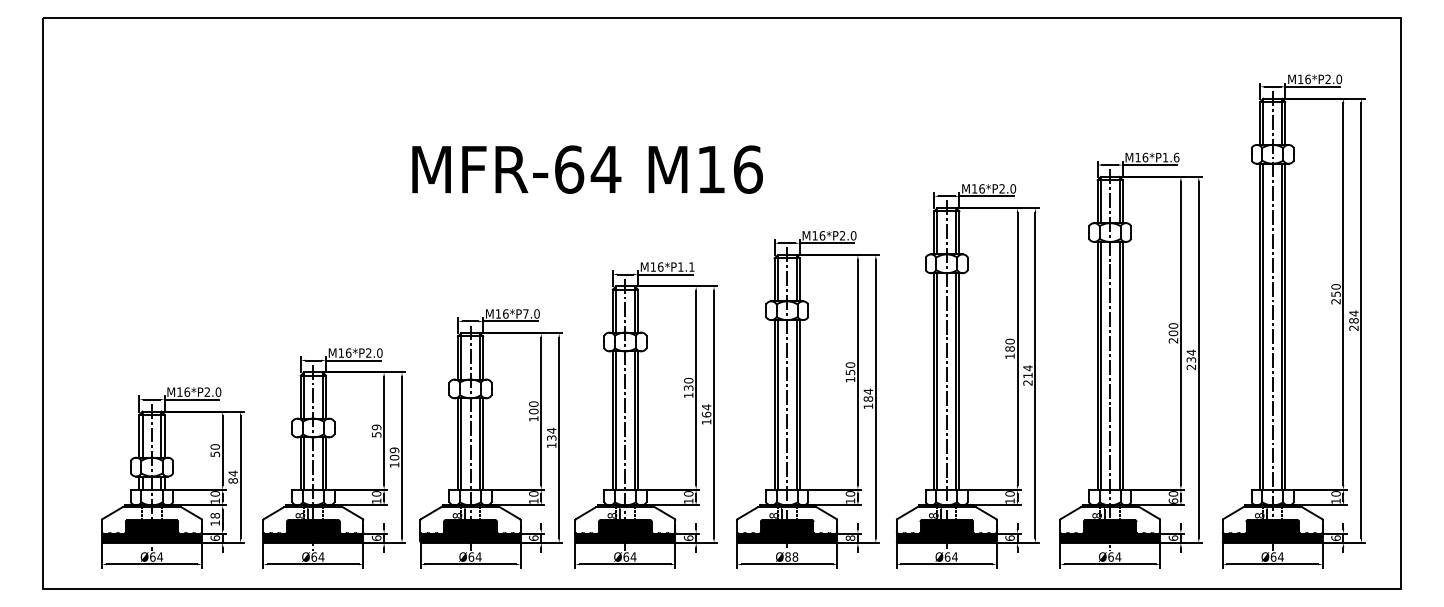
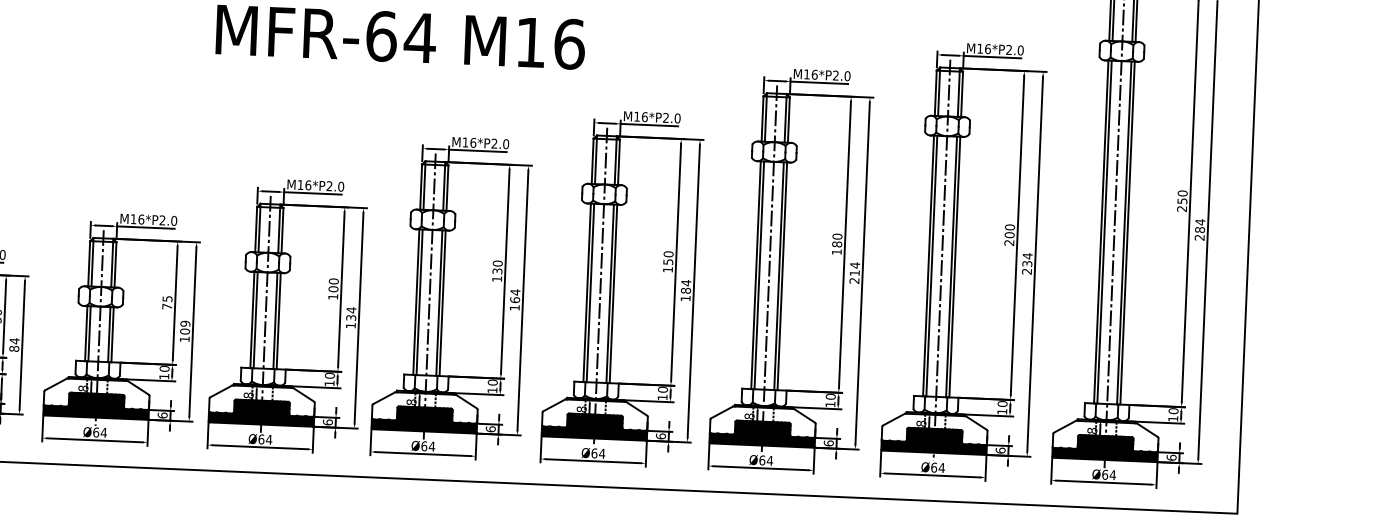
text: (1170, 157) -> (1014, 50), M16*P1.6 -> M16*P2.0
text: (686, 266) -> (500, 143), M16*P1.1 -> M16*P2.0
text: (525, 313) -> (329, 185), M16*P7.0 -> M16*P2.0
text: (376, 430) -> (167, 302), 59 -> 75
text: (1173, 500) -> (1002, 410), 60 -> 10
text: (850, 537) -> (661, 435), 8 -> 6
text: (791, 556) -> (598, 453), Ø88 -> Ø64

